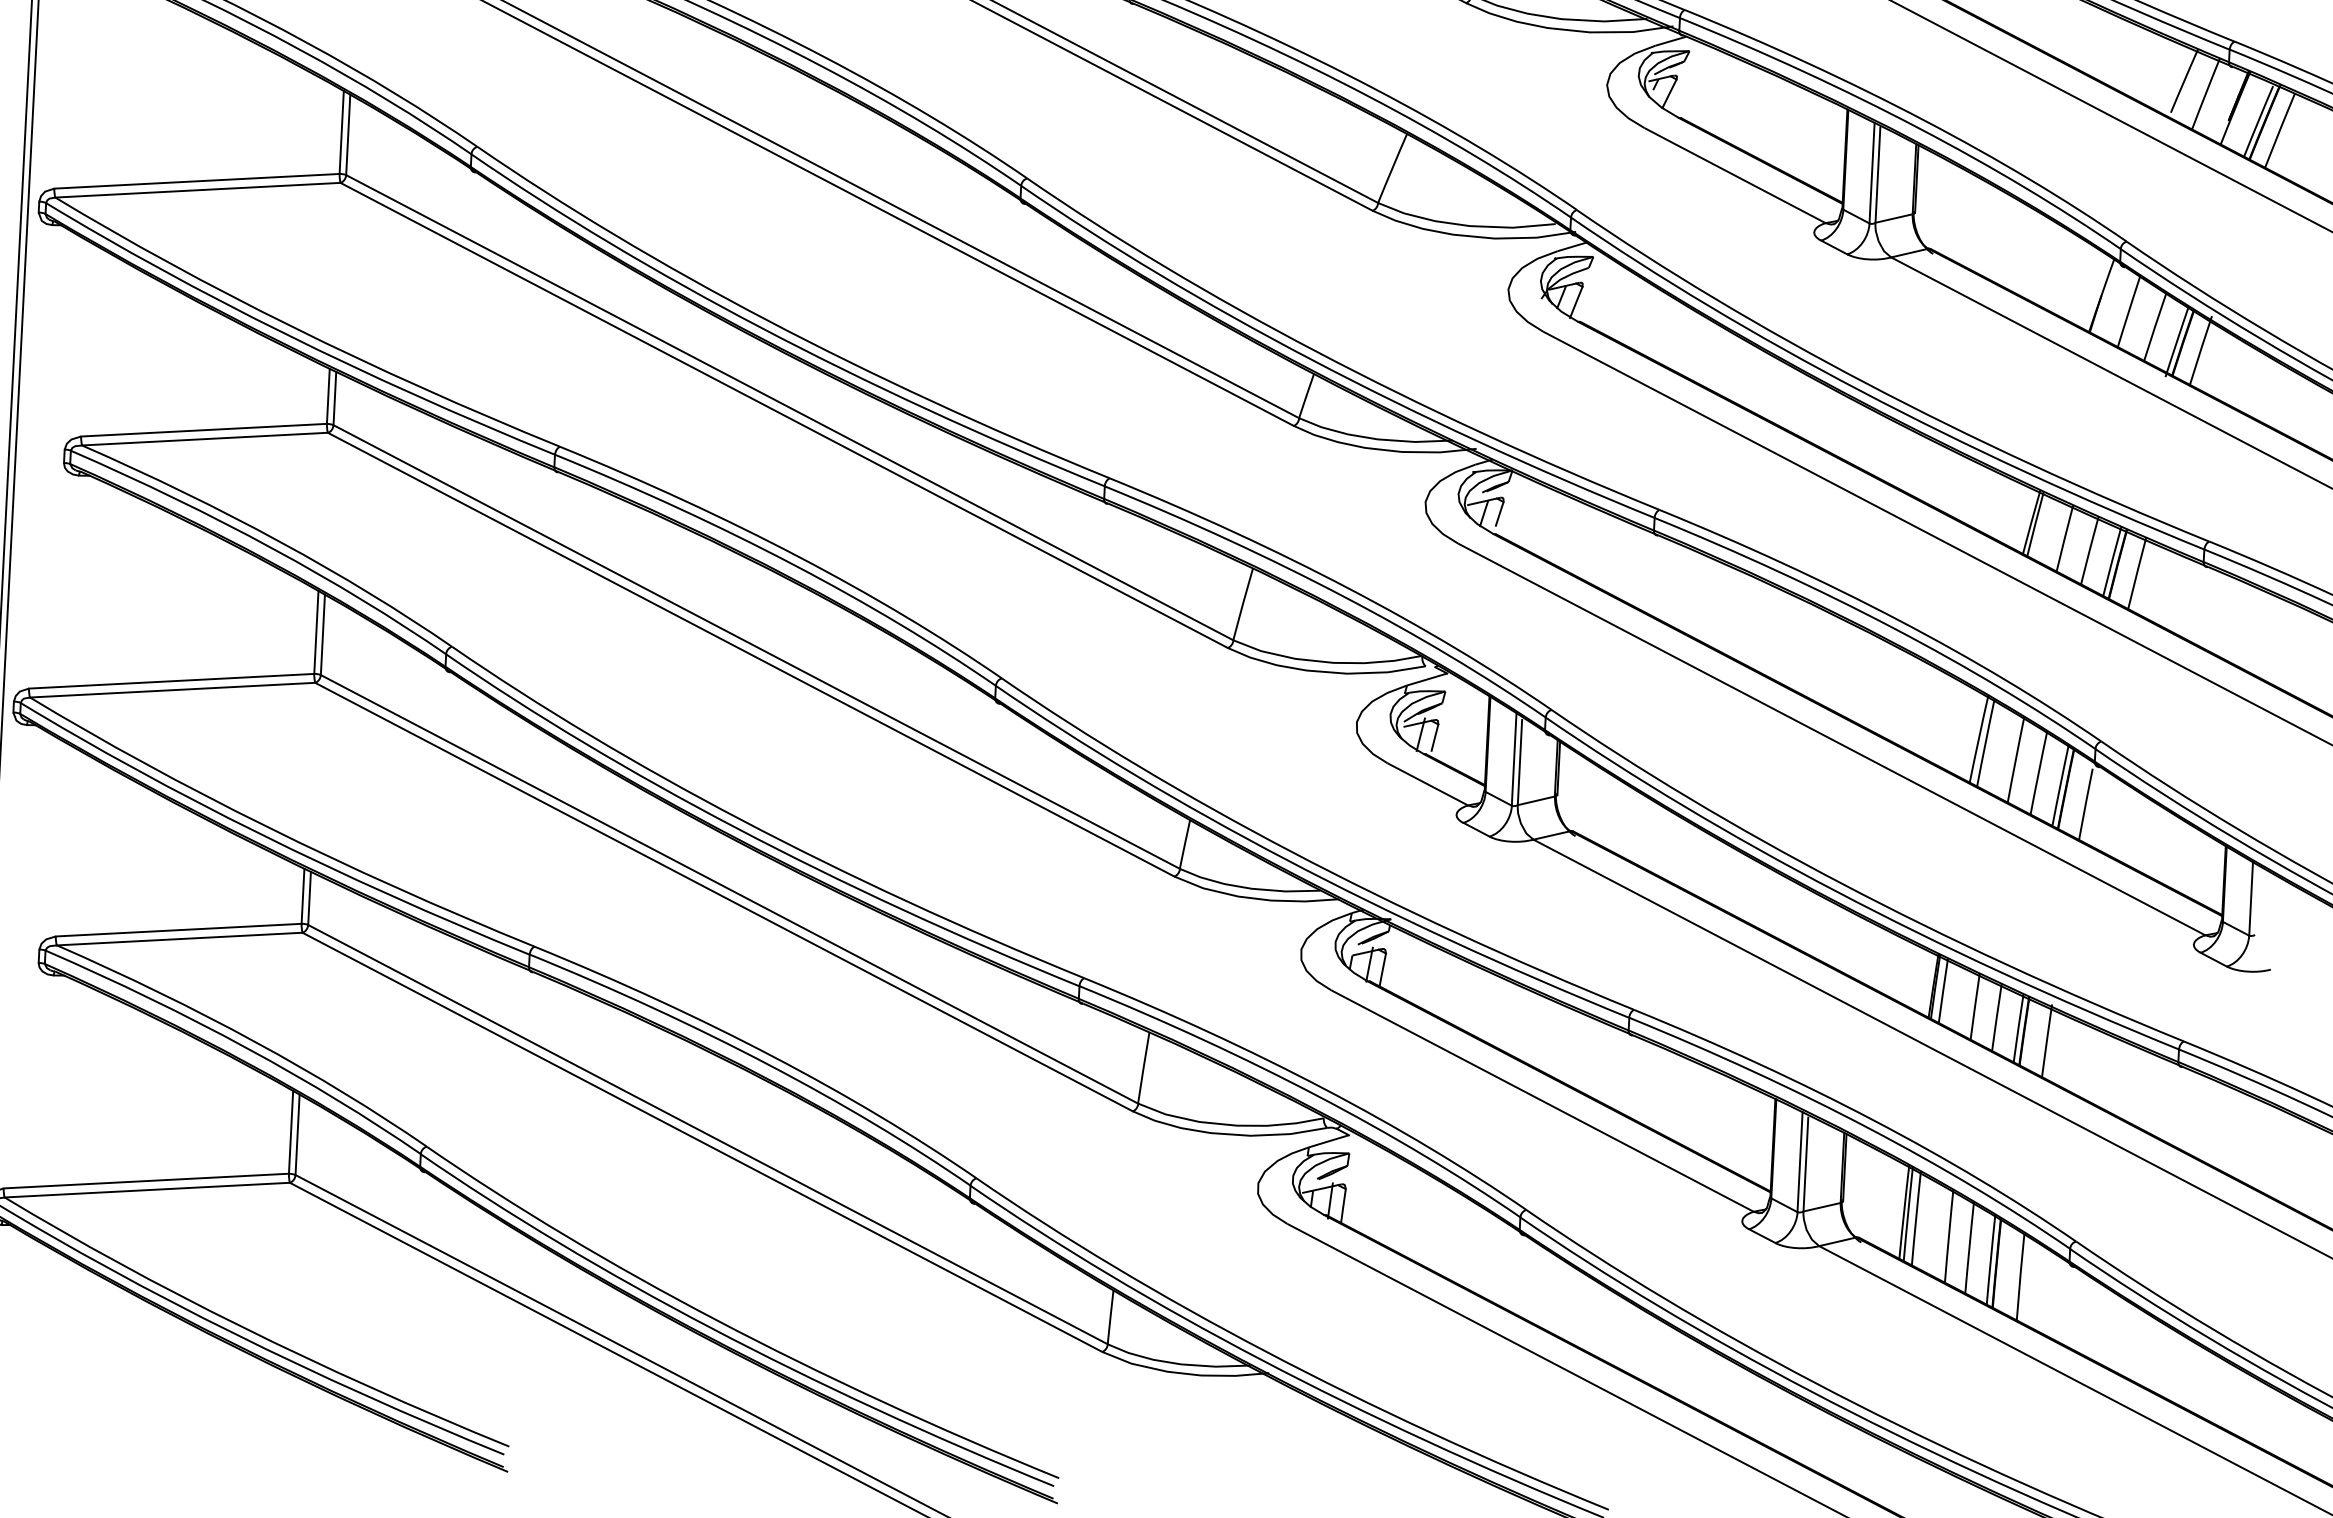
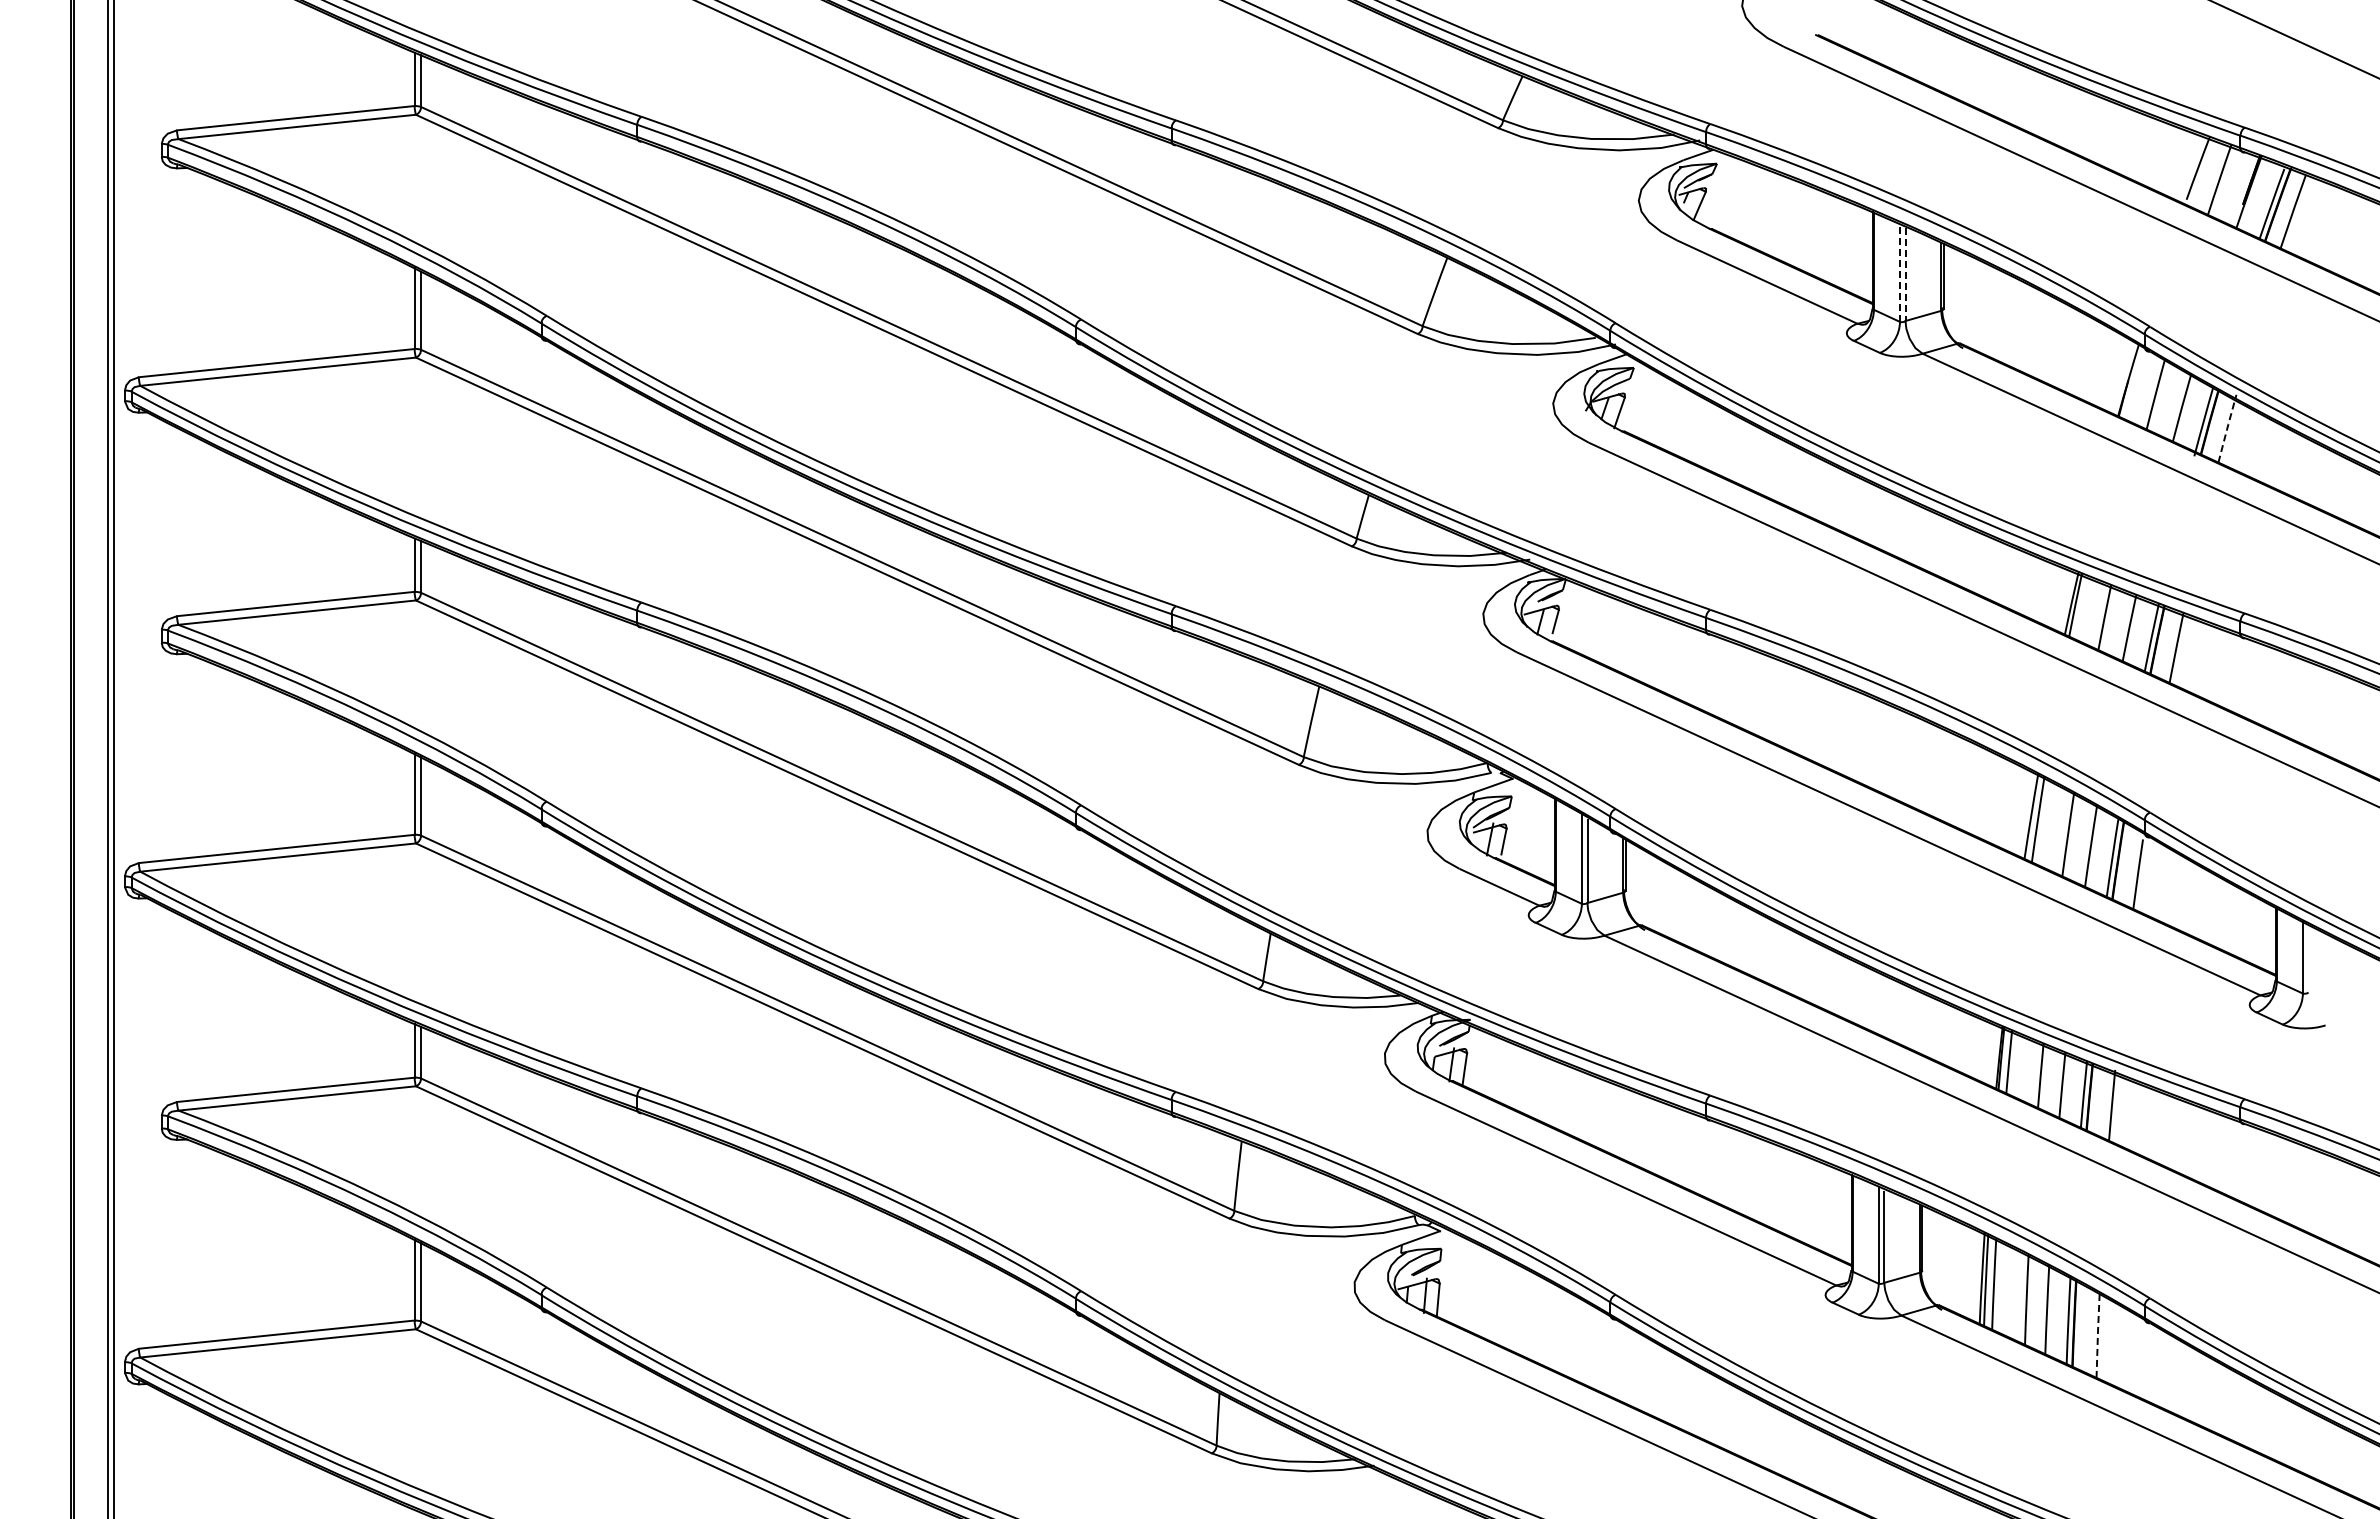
line: (1871, 173) -> (1899, 273), solid -> dashed
line: (1877, 174) -> (1905, 274), solid -> dashed
line: (2201, 350) -> (2227, 428), solid -> dashed
line: (2019, 1276) -> (2097, 1335), solid -> dashed

